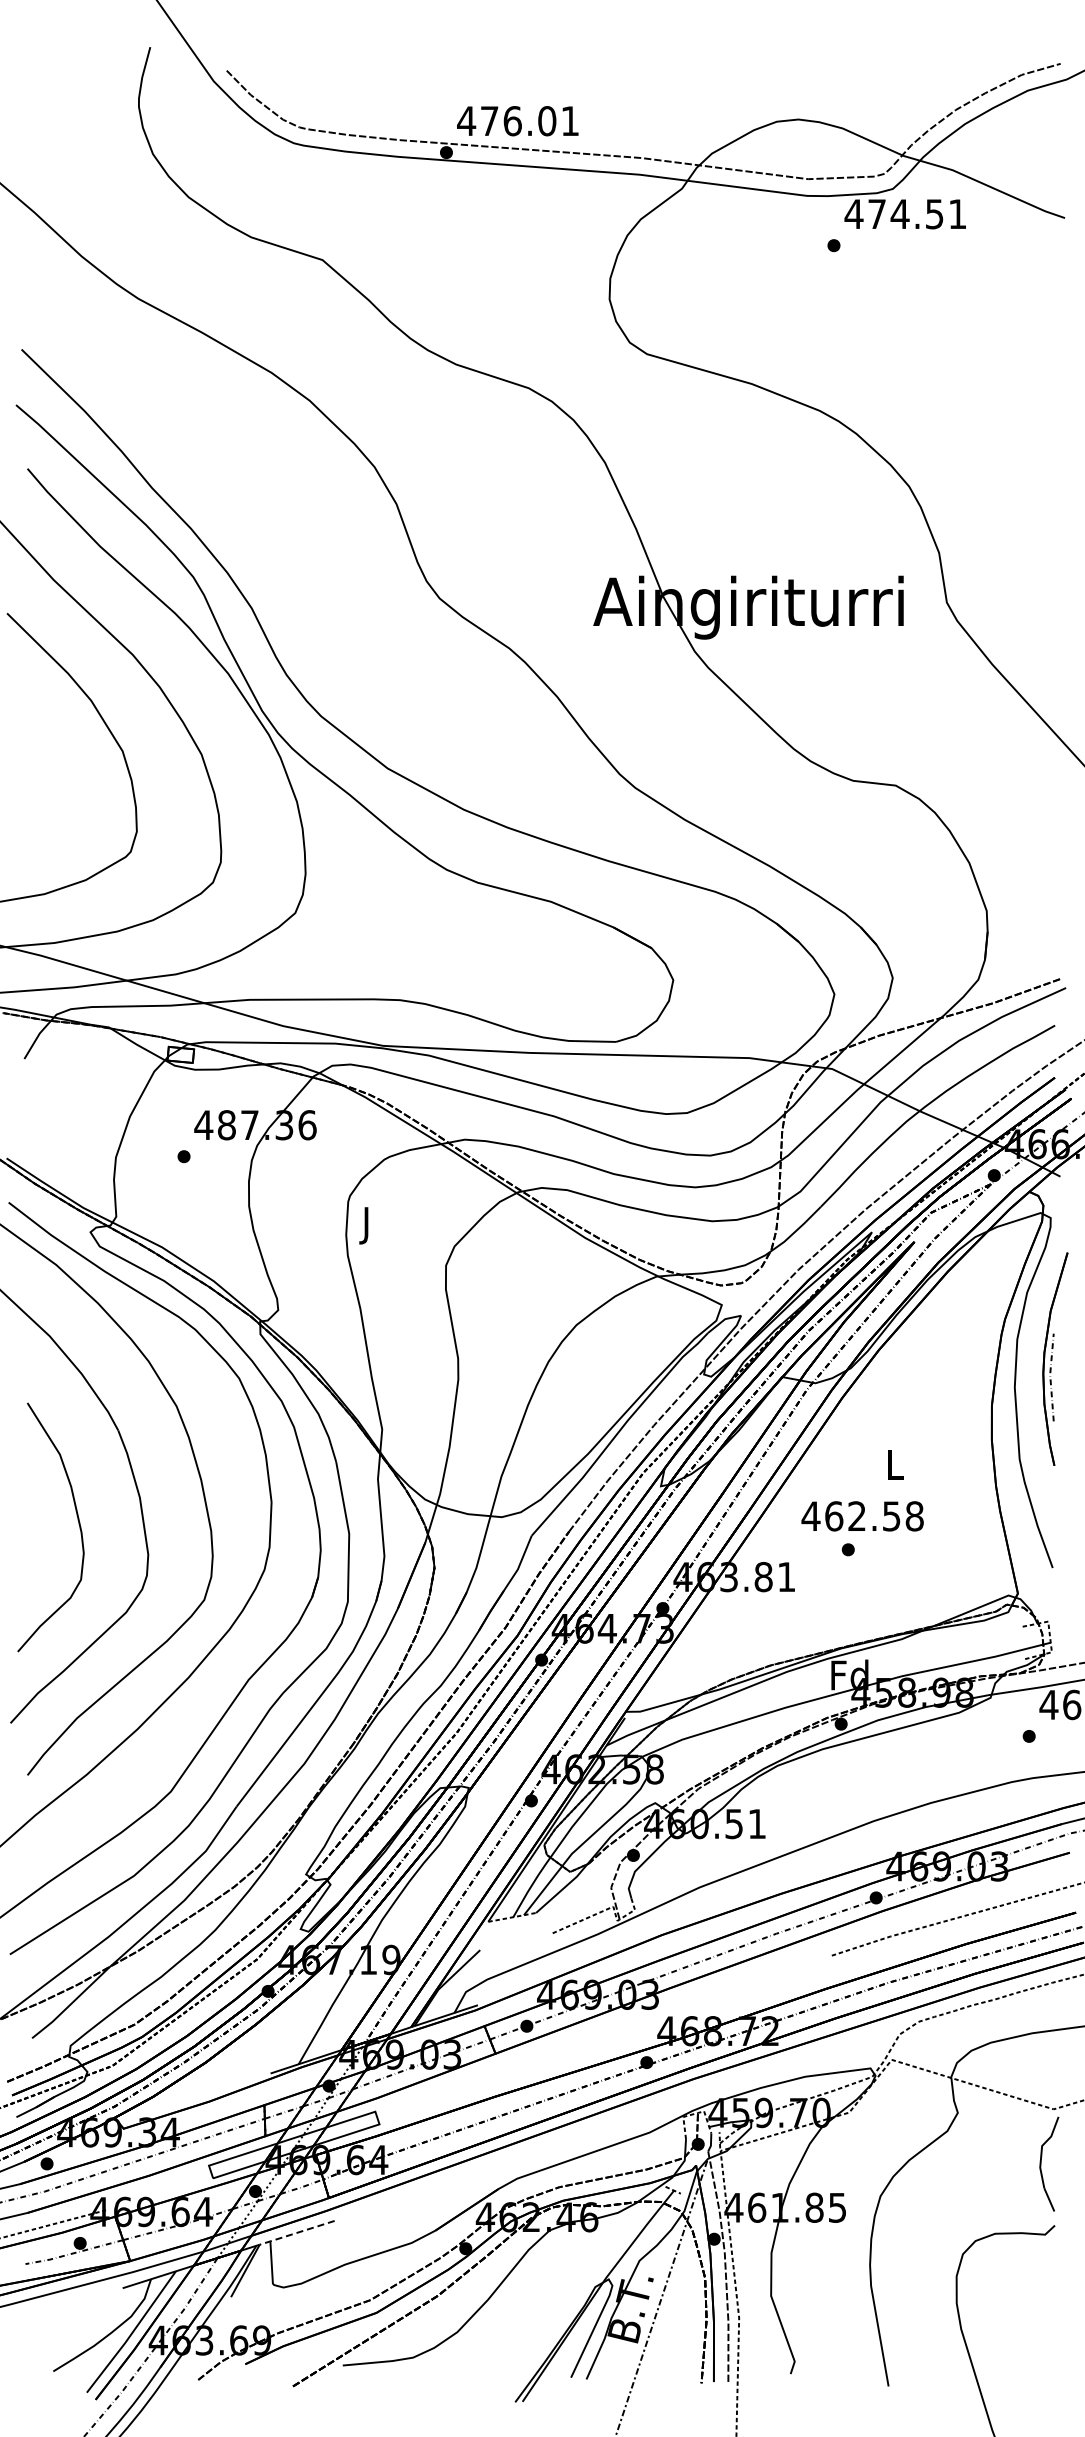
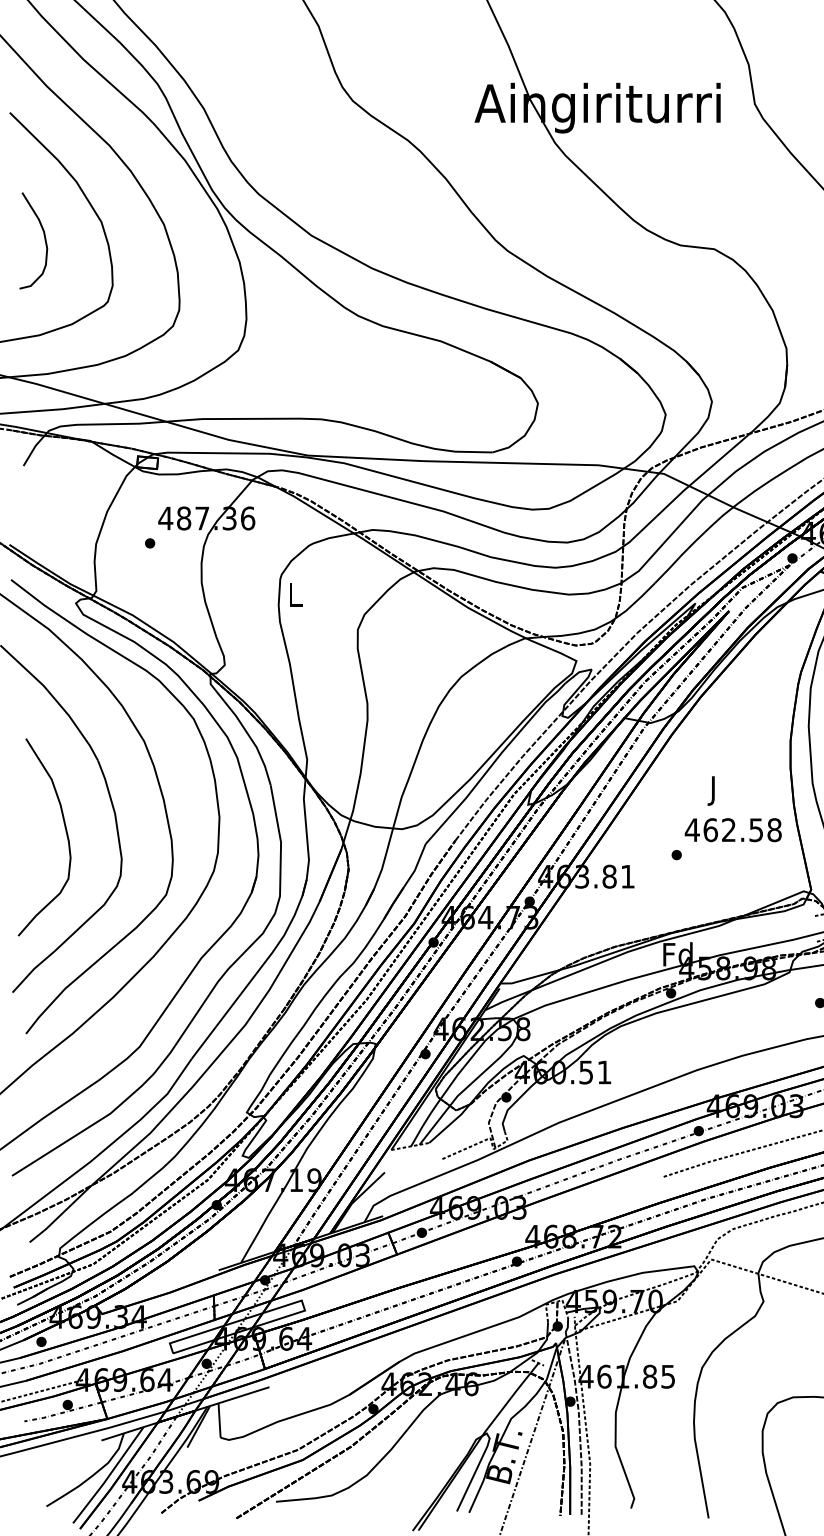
curve: (50, 771) -> (44, 238), added
text: (367, 1225) -> (295, 597), J -> L
text: (895, 1468) -> (714, 790), L -> J
text: (862, 1516) -> (733, 830), moved
line: (296, 2232) -> (239, 1396), dashed -> solid

